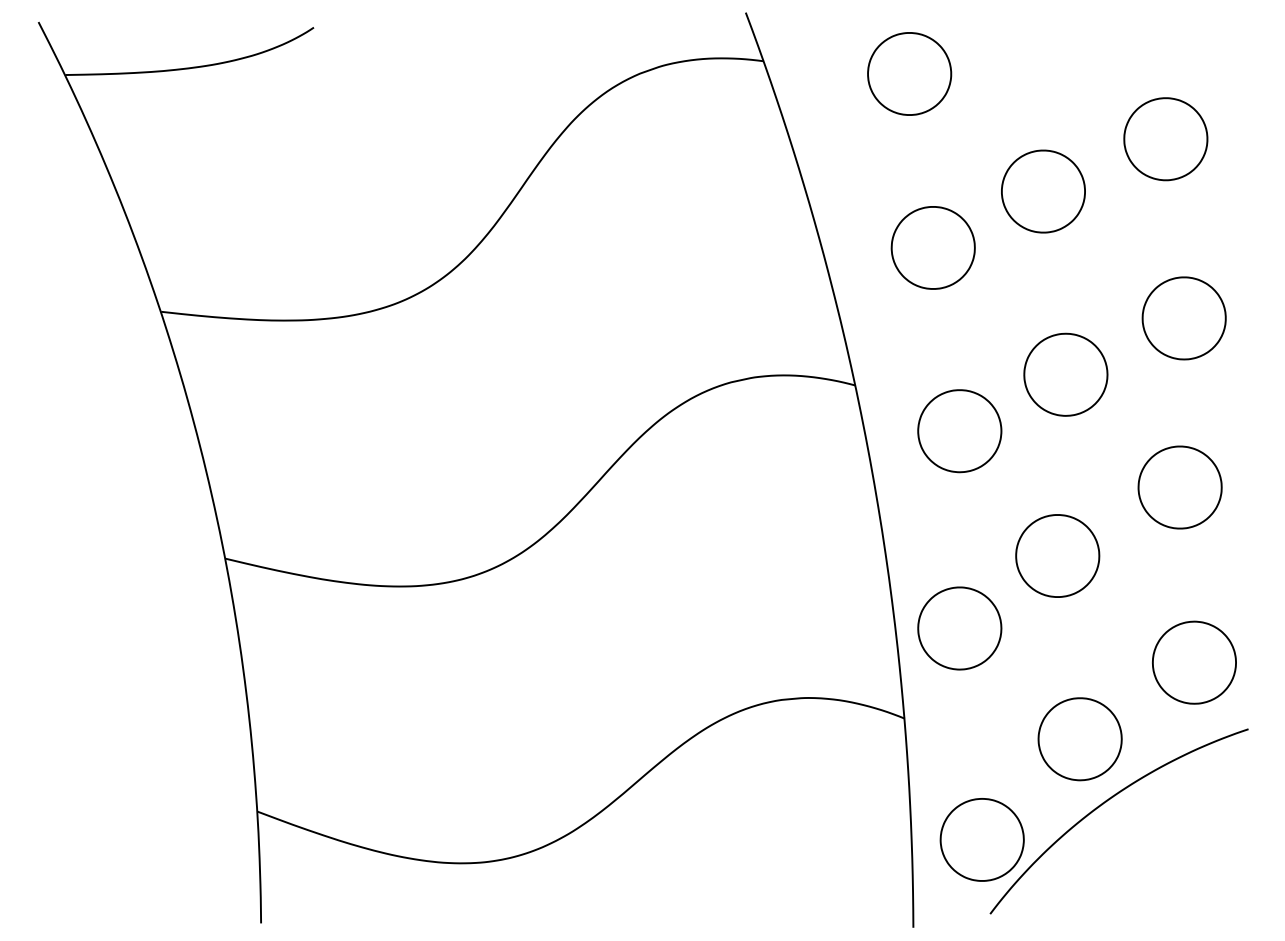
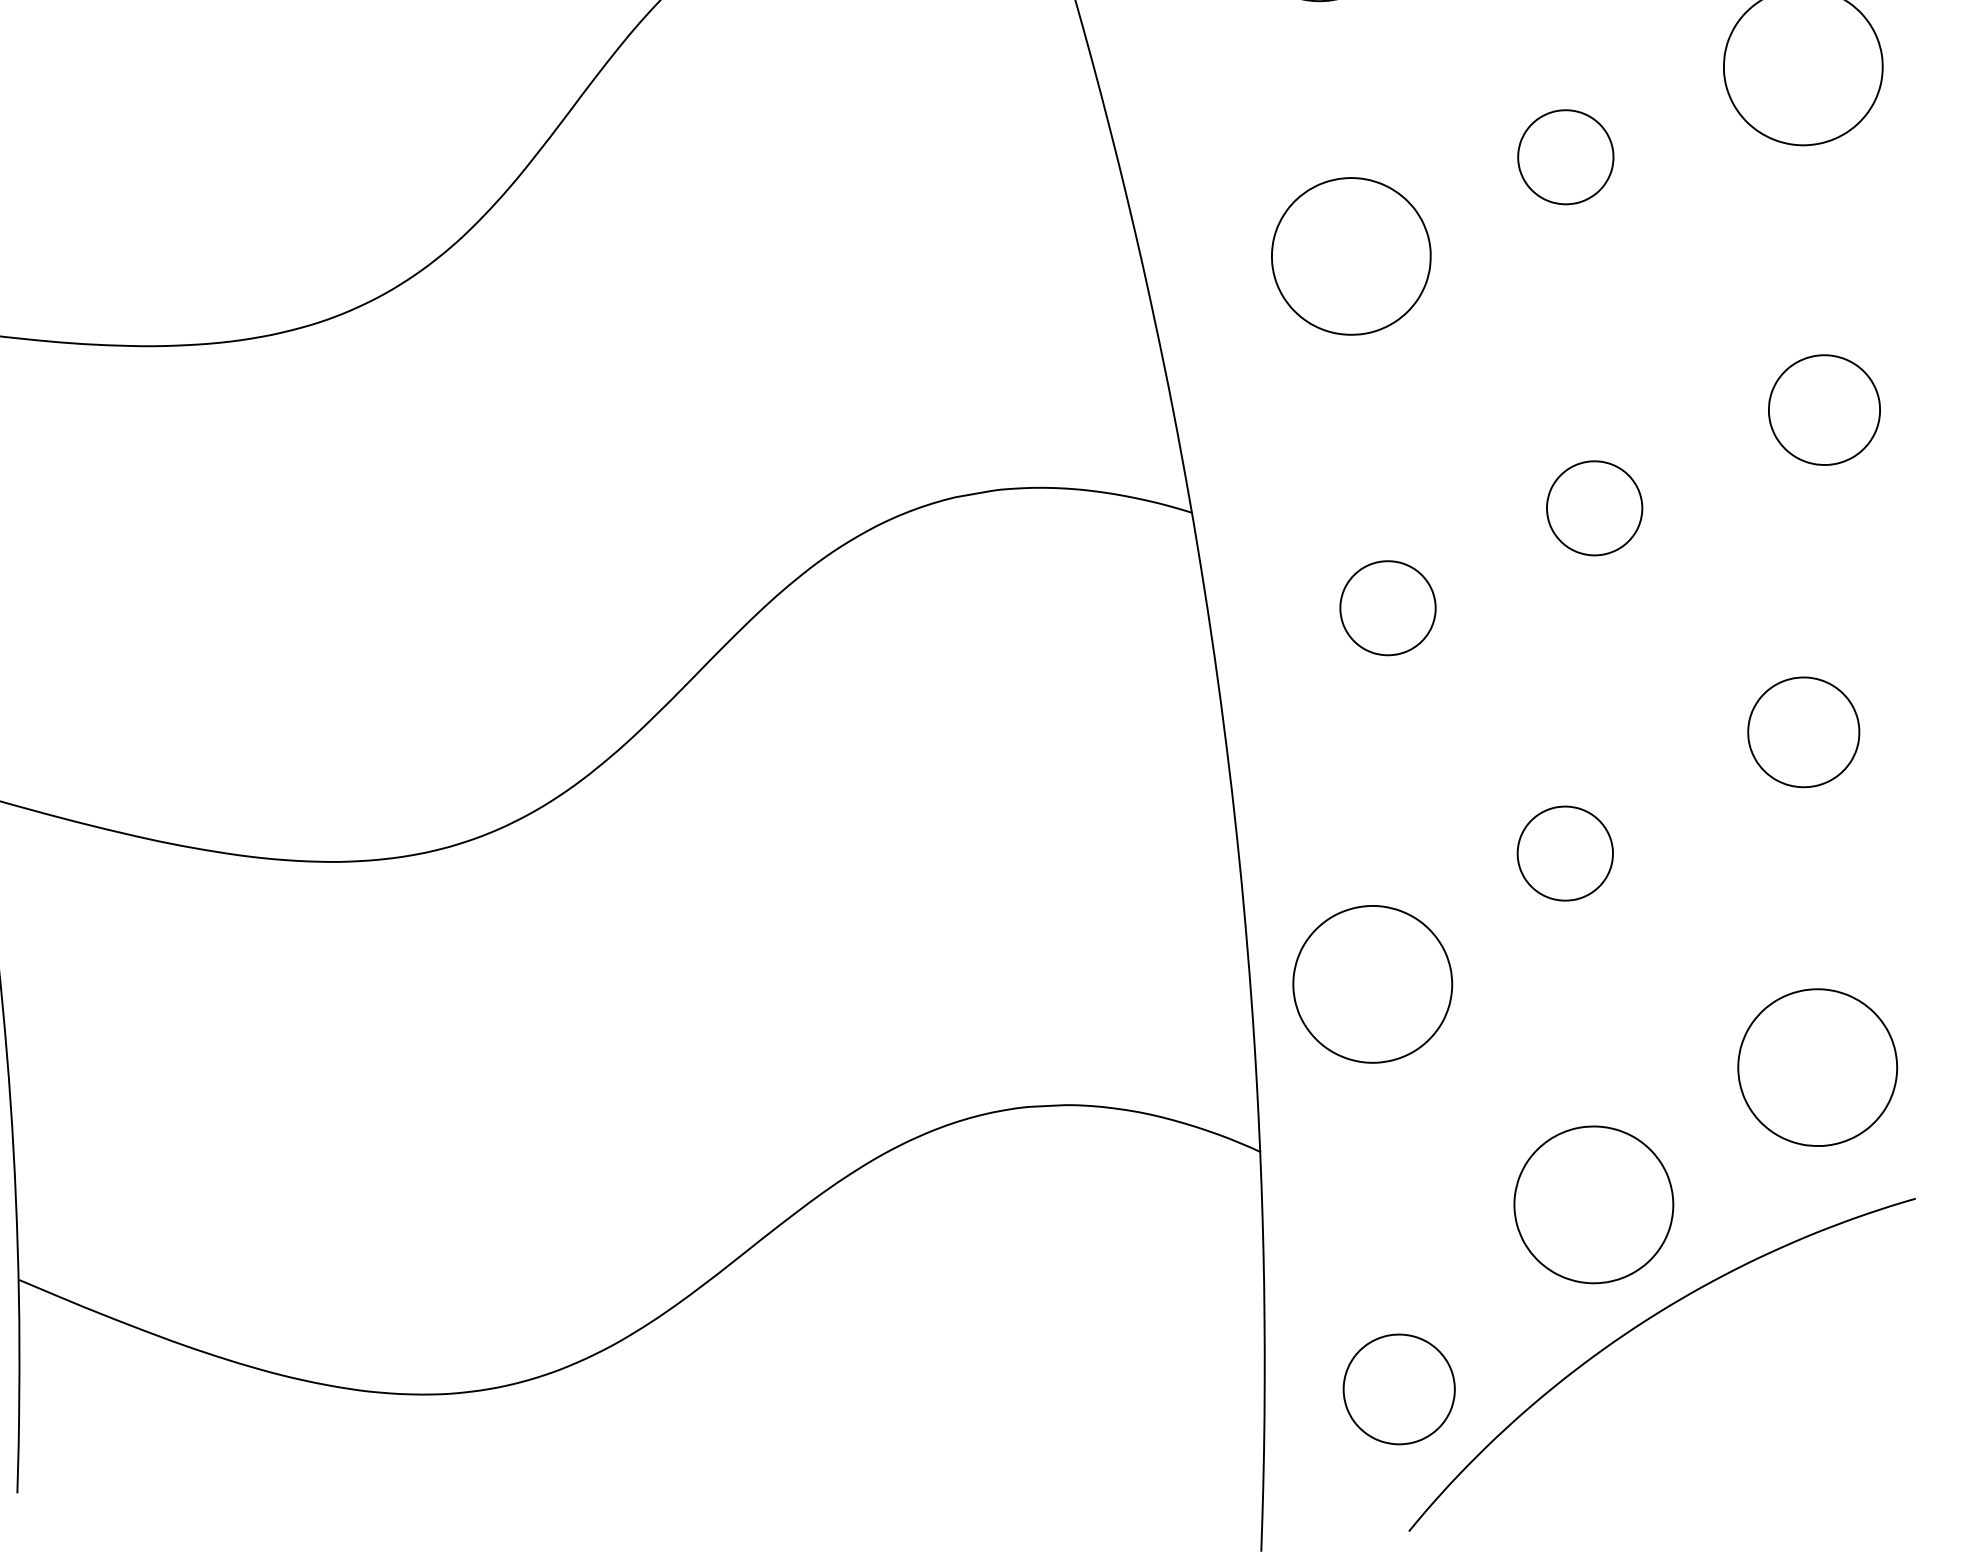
part: (1043, 191) -> (1565, 157), size x0.6
part: (1183, 318) -> (1823, 410), size x0.7
part: (1065, 374) -> (1593, 507), size x0.6
part: (959, 431) -> (1387, 608), size x0.6
part: (1179, 487) -> (1802, 732), size x0.7
part: (1057, 555) -> (1564, 852), size x0.6
part: (981, 839) -> (1397, 1388), size x0.7

